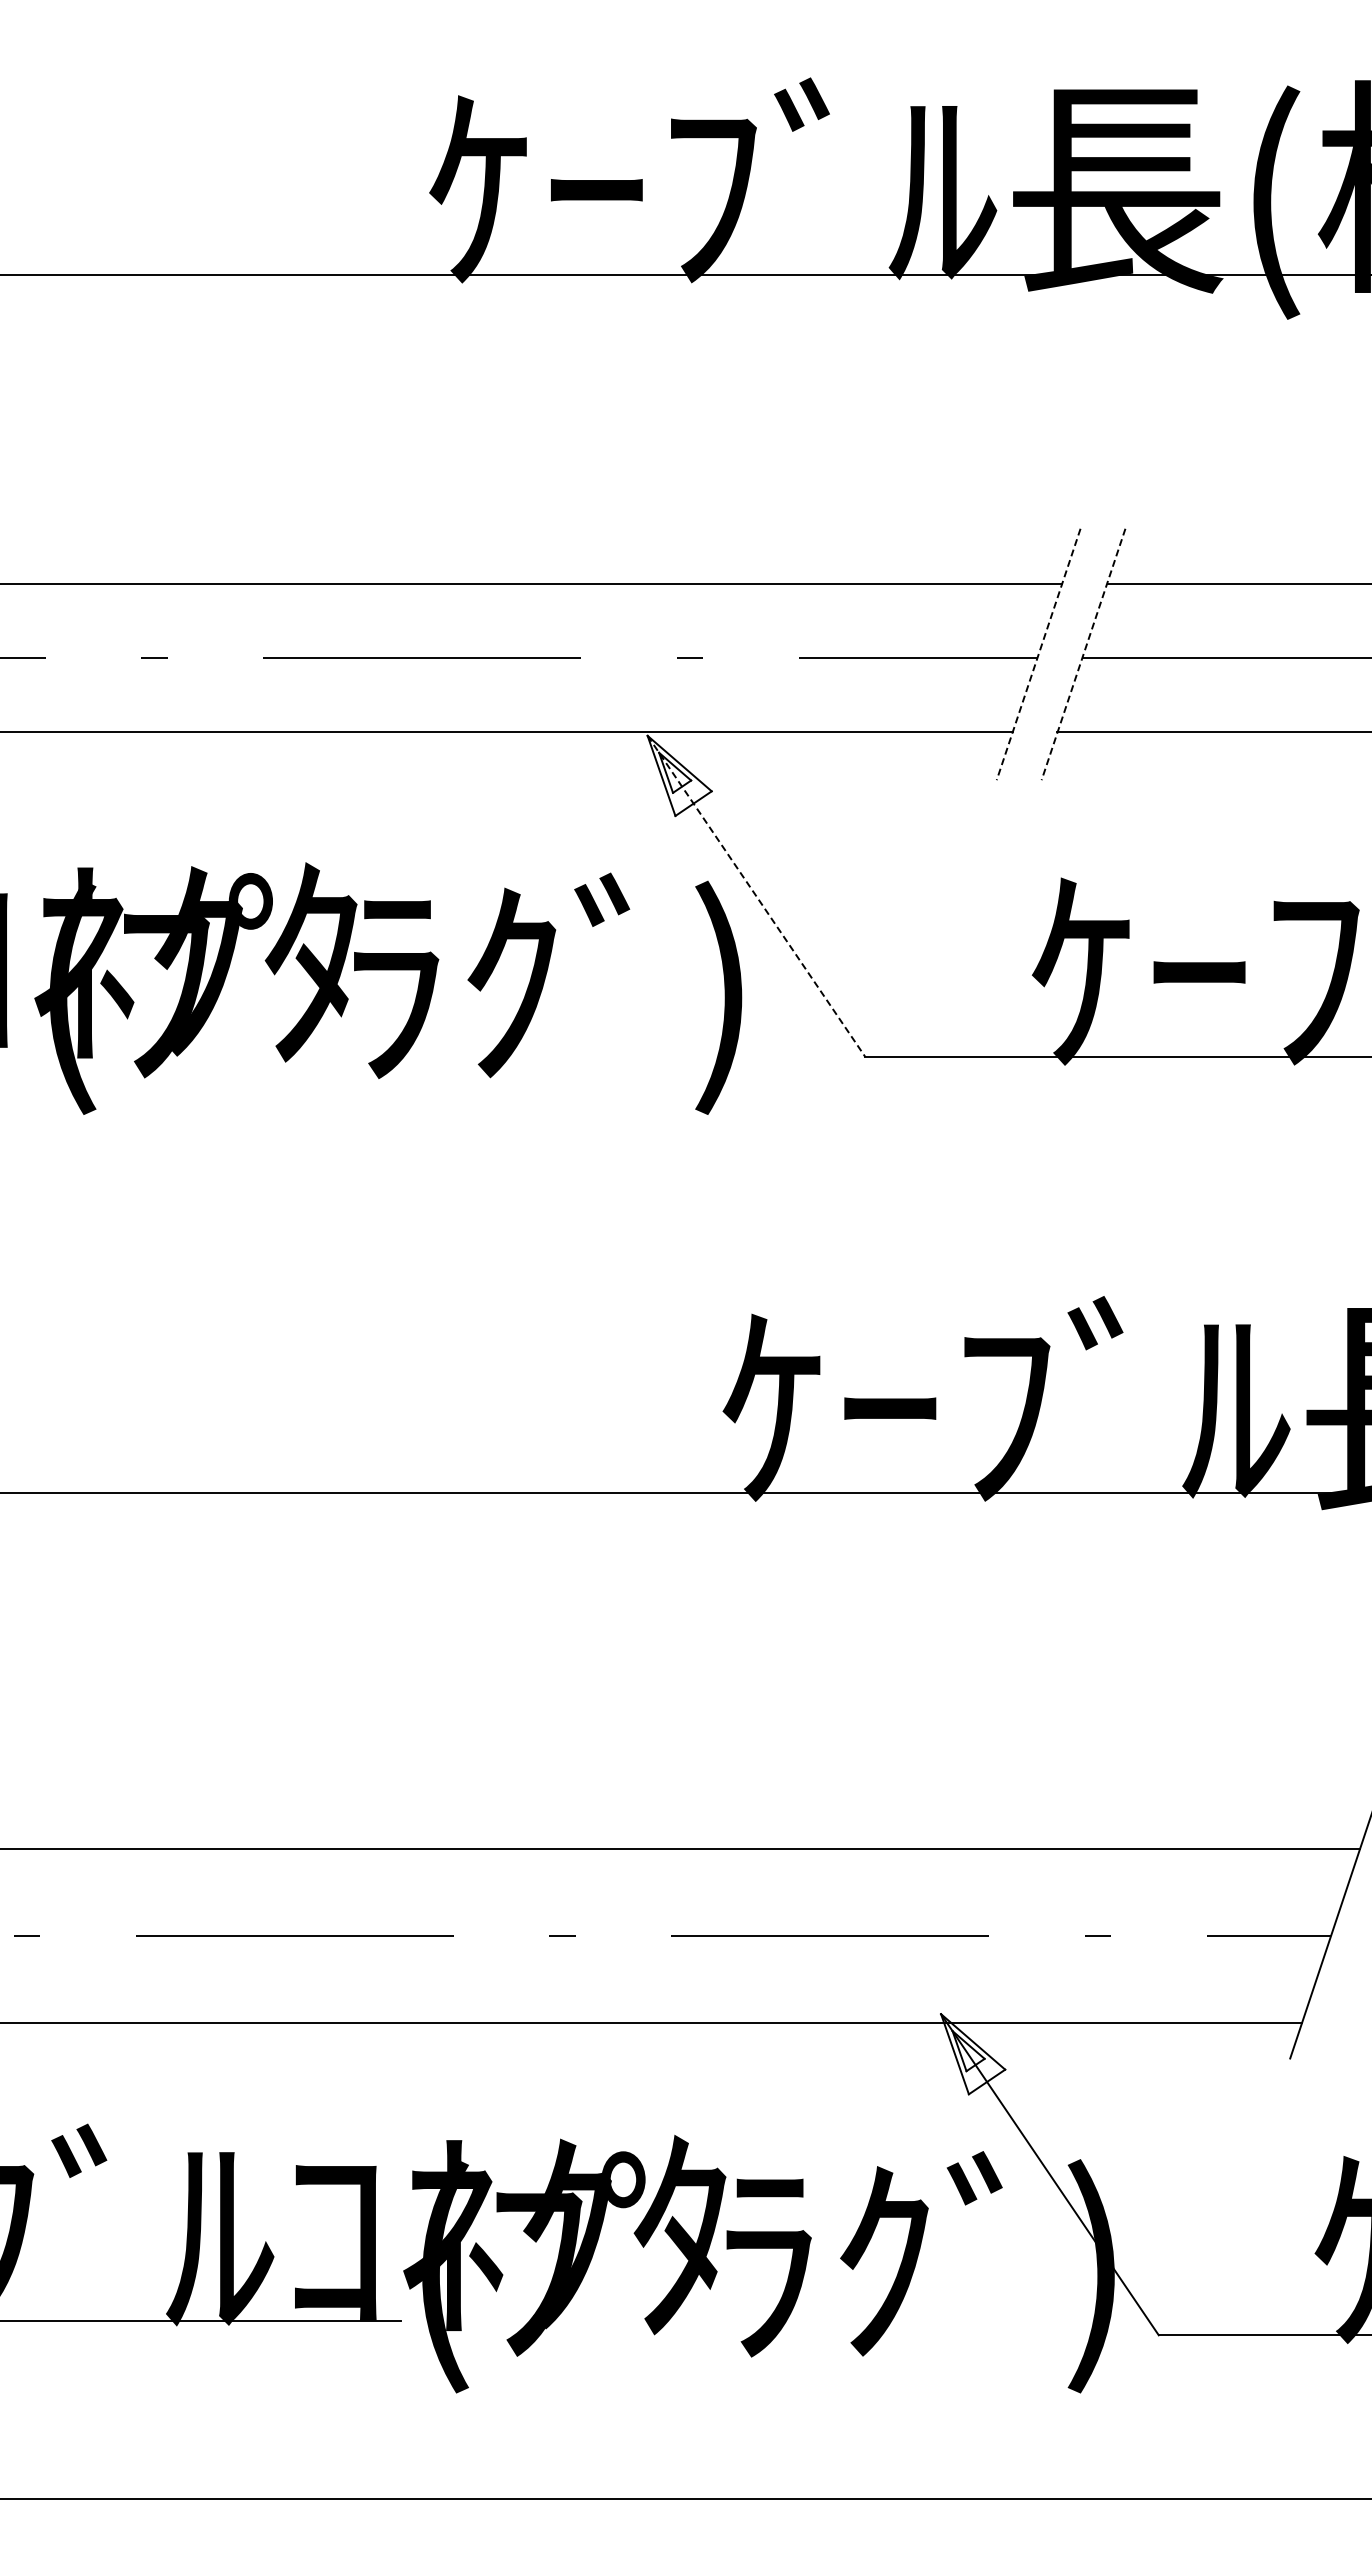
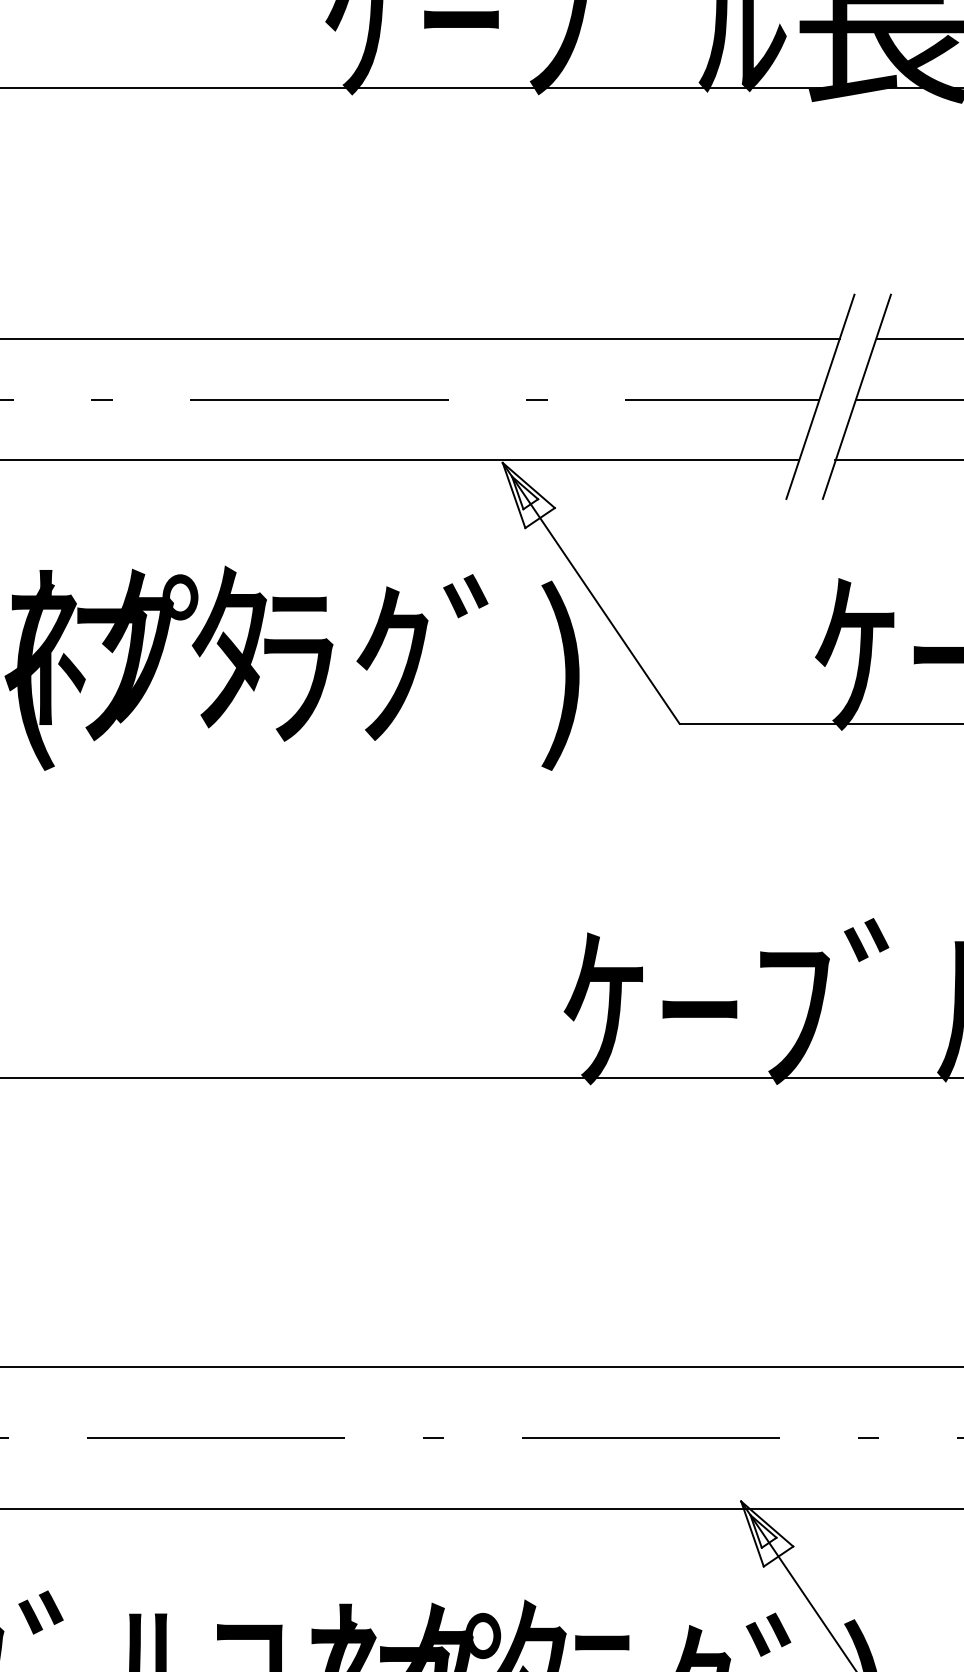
line: (1038, 654) -> (820, 396), dashed -> solid
line: (1083, 654) -> (856, 396), dashed -> solid
line: (756, 896) -> (591, 593), dashed -> solid

